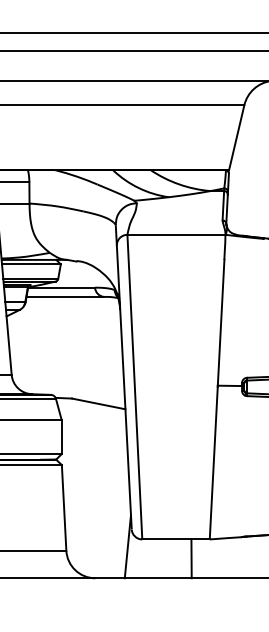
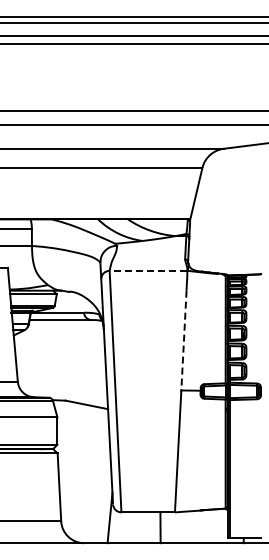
line: (176, 234) -> (148, 270), solid -> dashed
line: (220, 322) -> (183, 340), solid -> dashed

